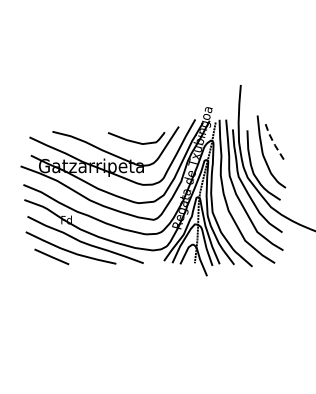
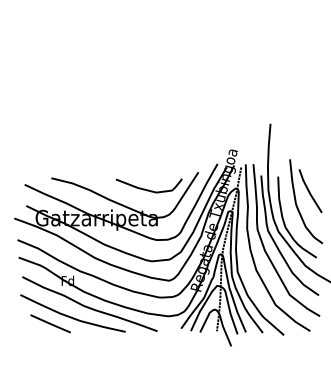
line: (274, 143) -> (309, 191), dashed -> solid

